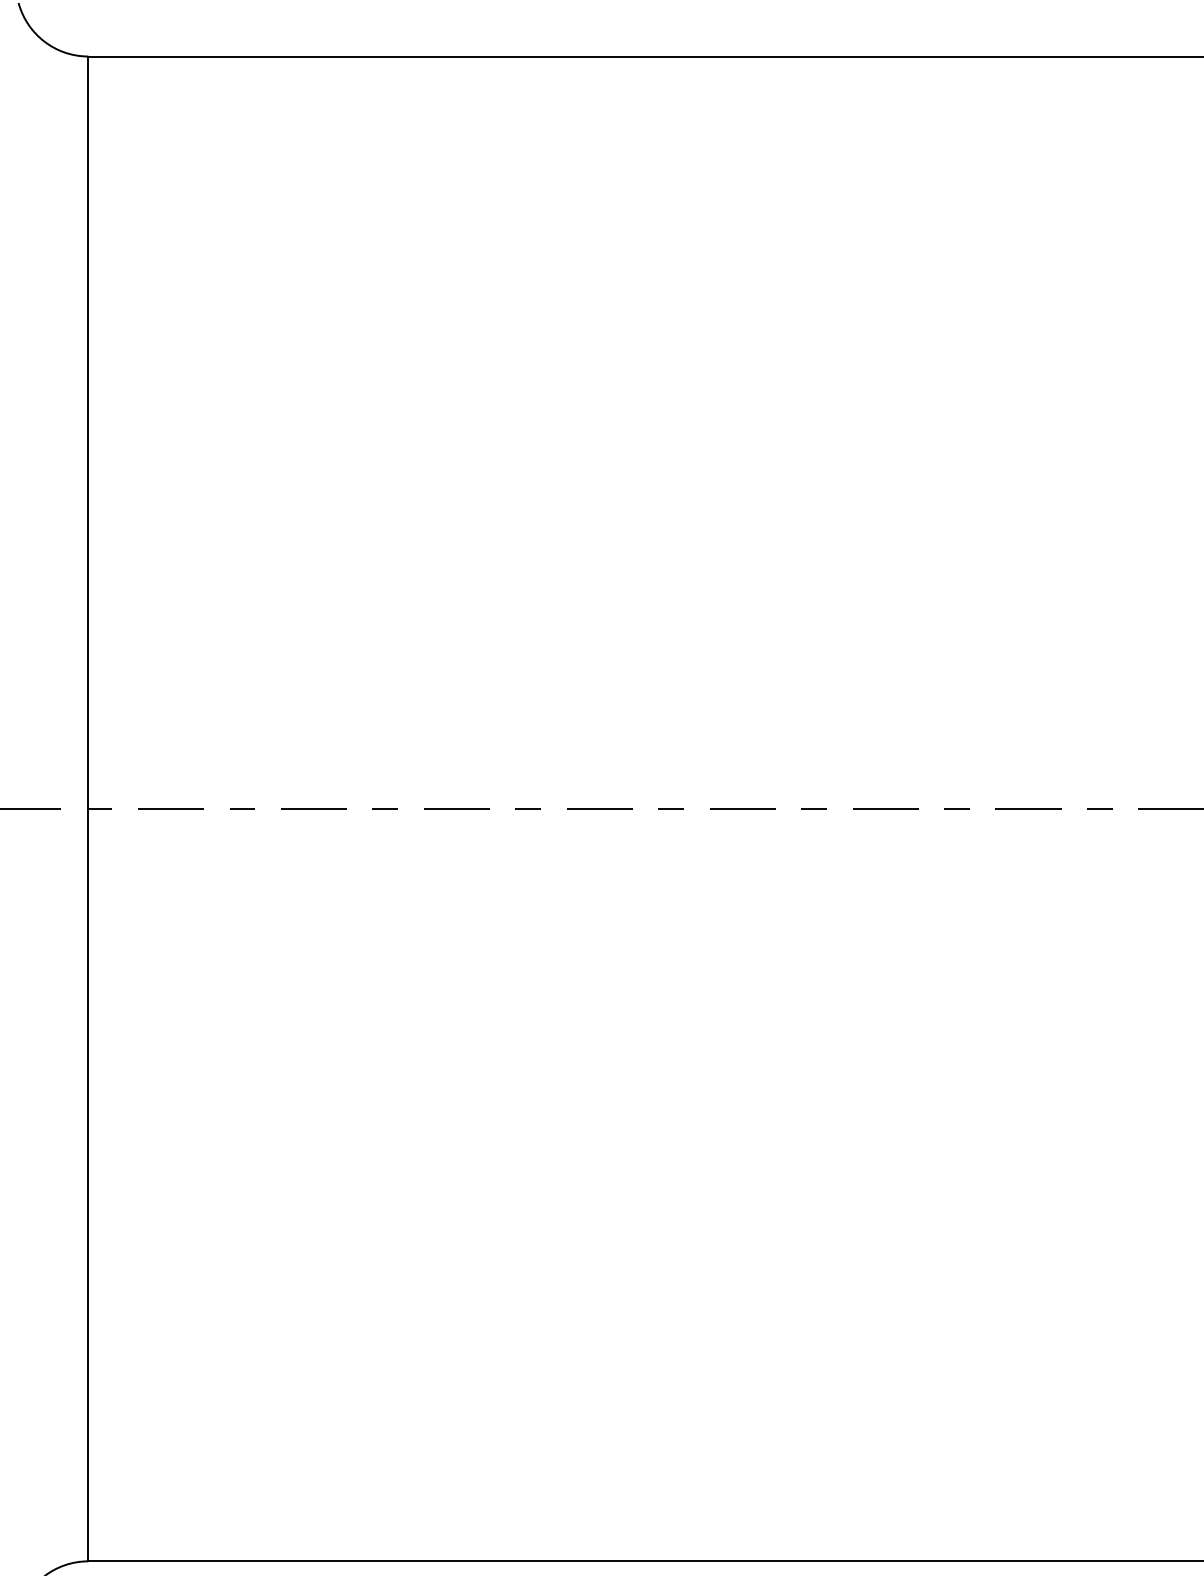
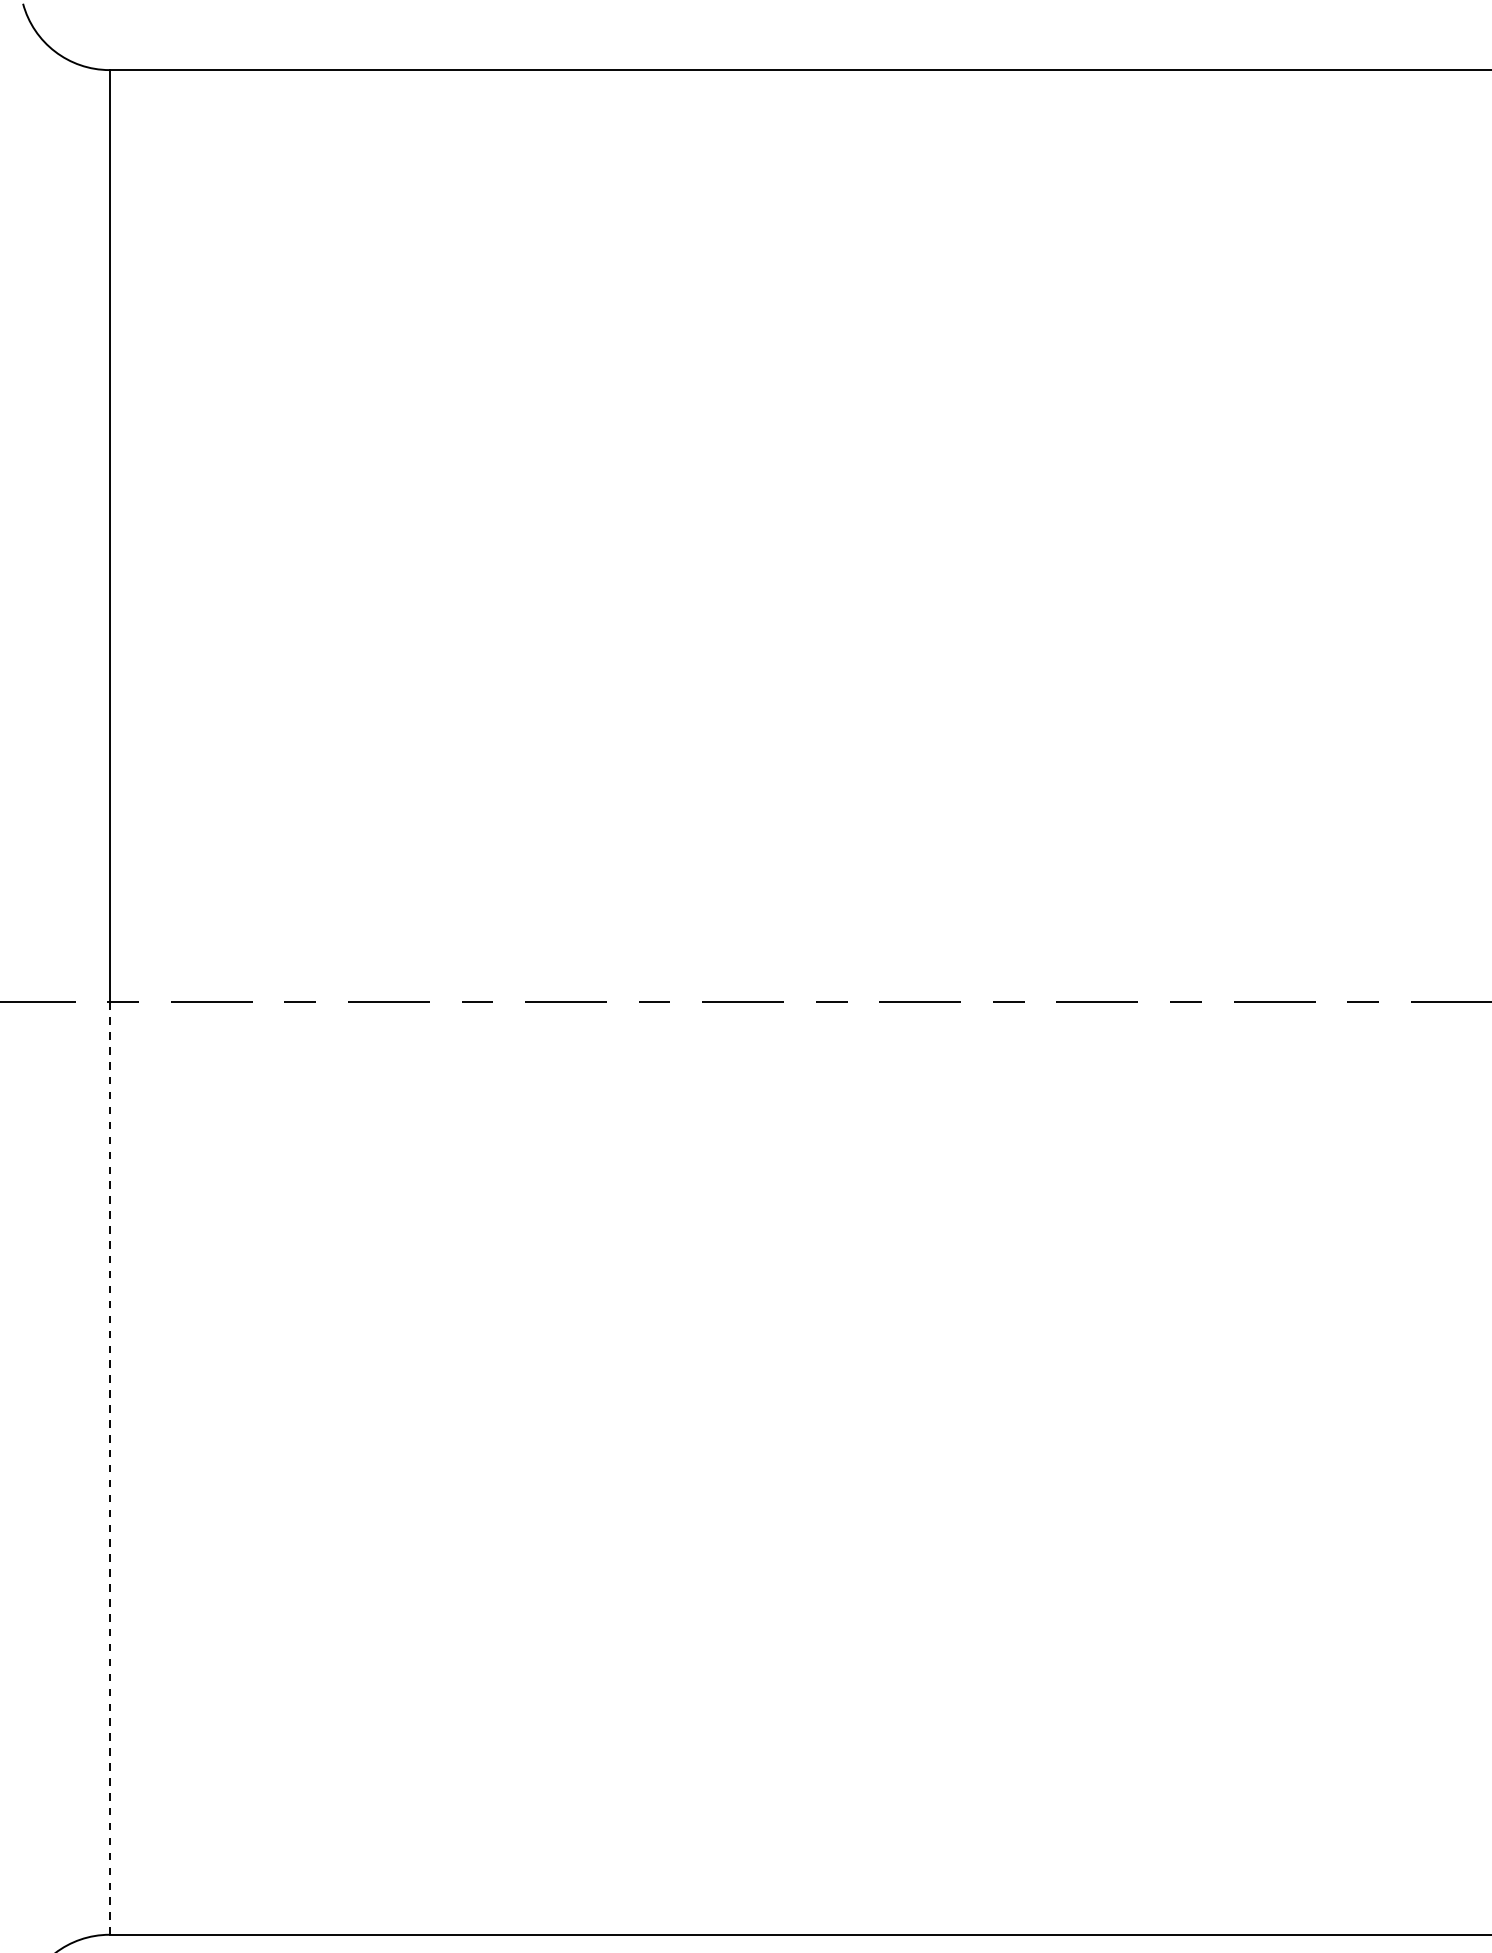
line: (88, 1185) -> (109, 1468), solid -> dashed

